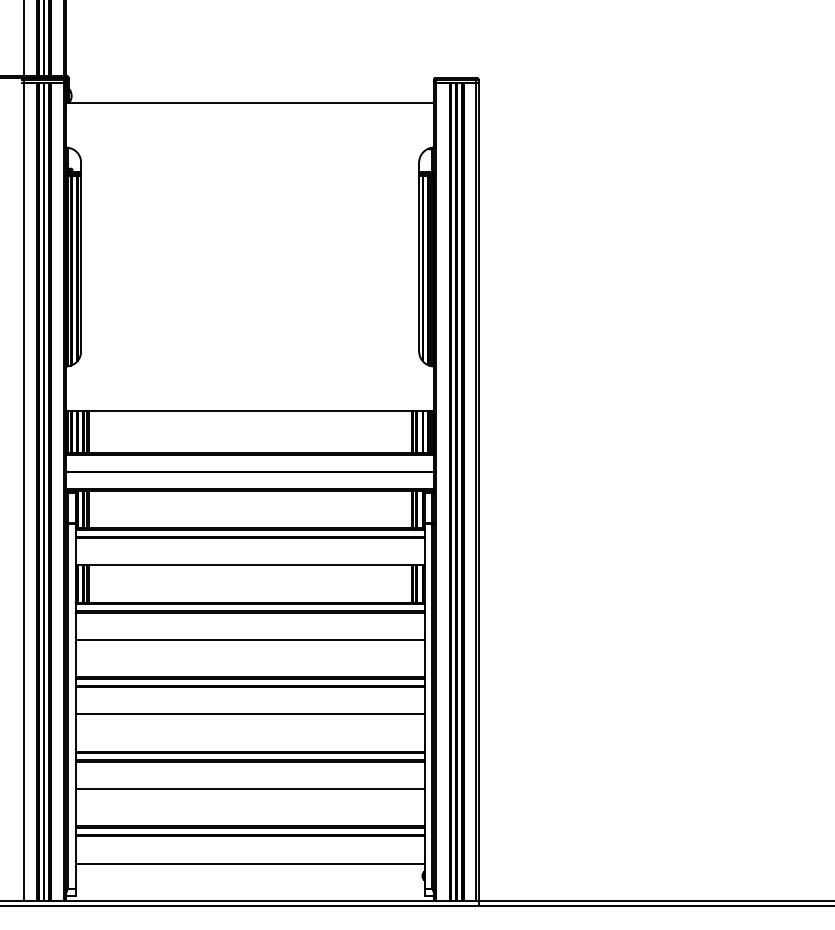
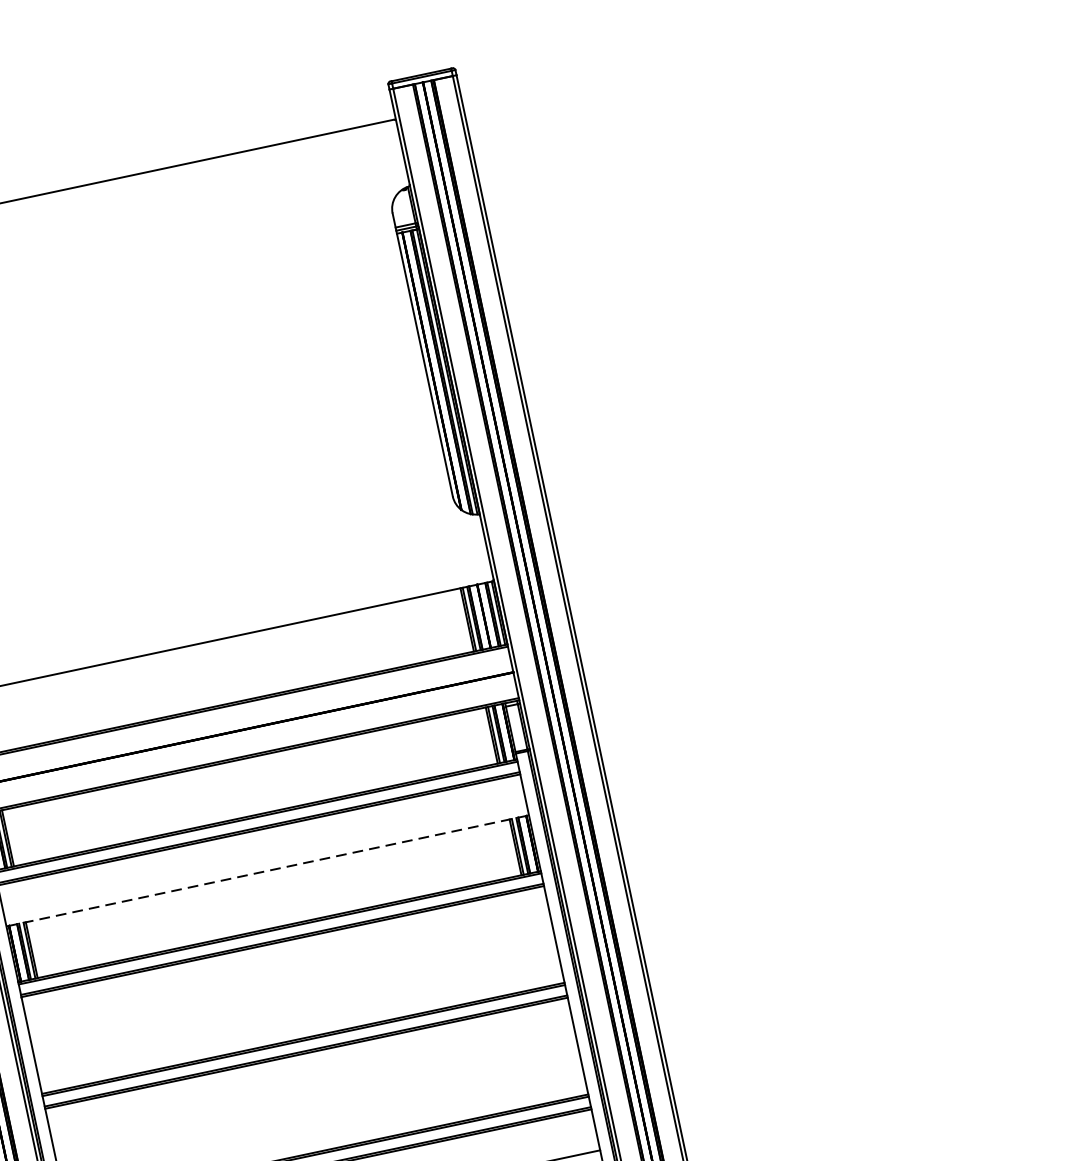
line: (250, 565) -> (268, 870), solid -> dashed
line: (249, 639) -> (290, 982), removed
line: (249, 714) -> (314, 1094), removed

